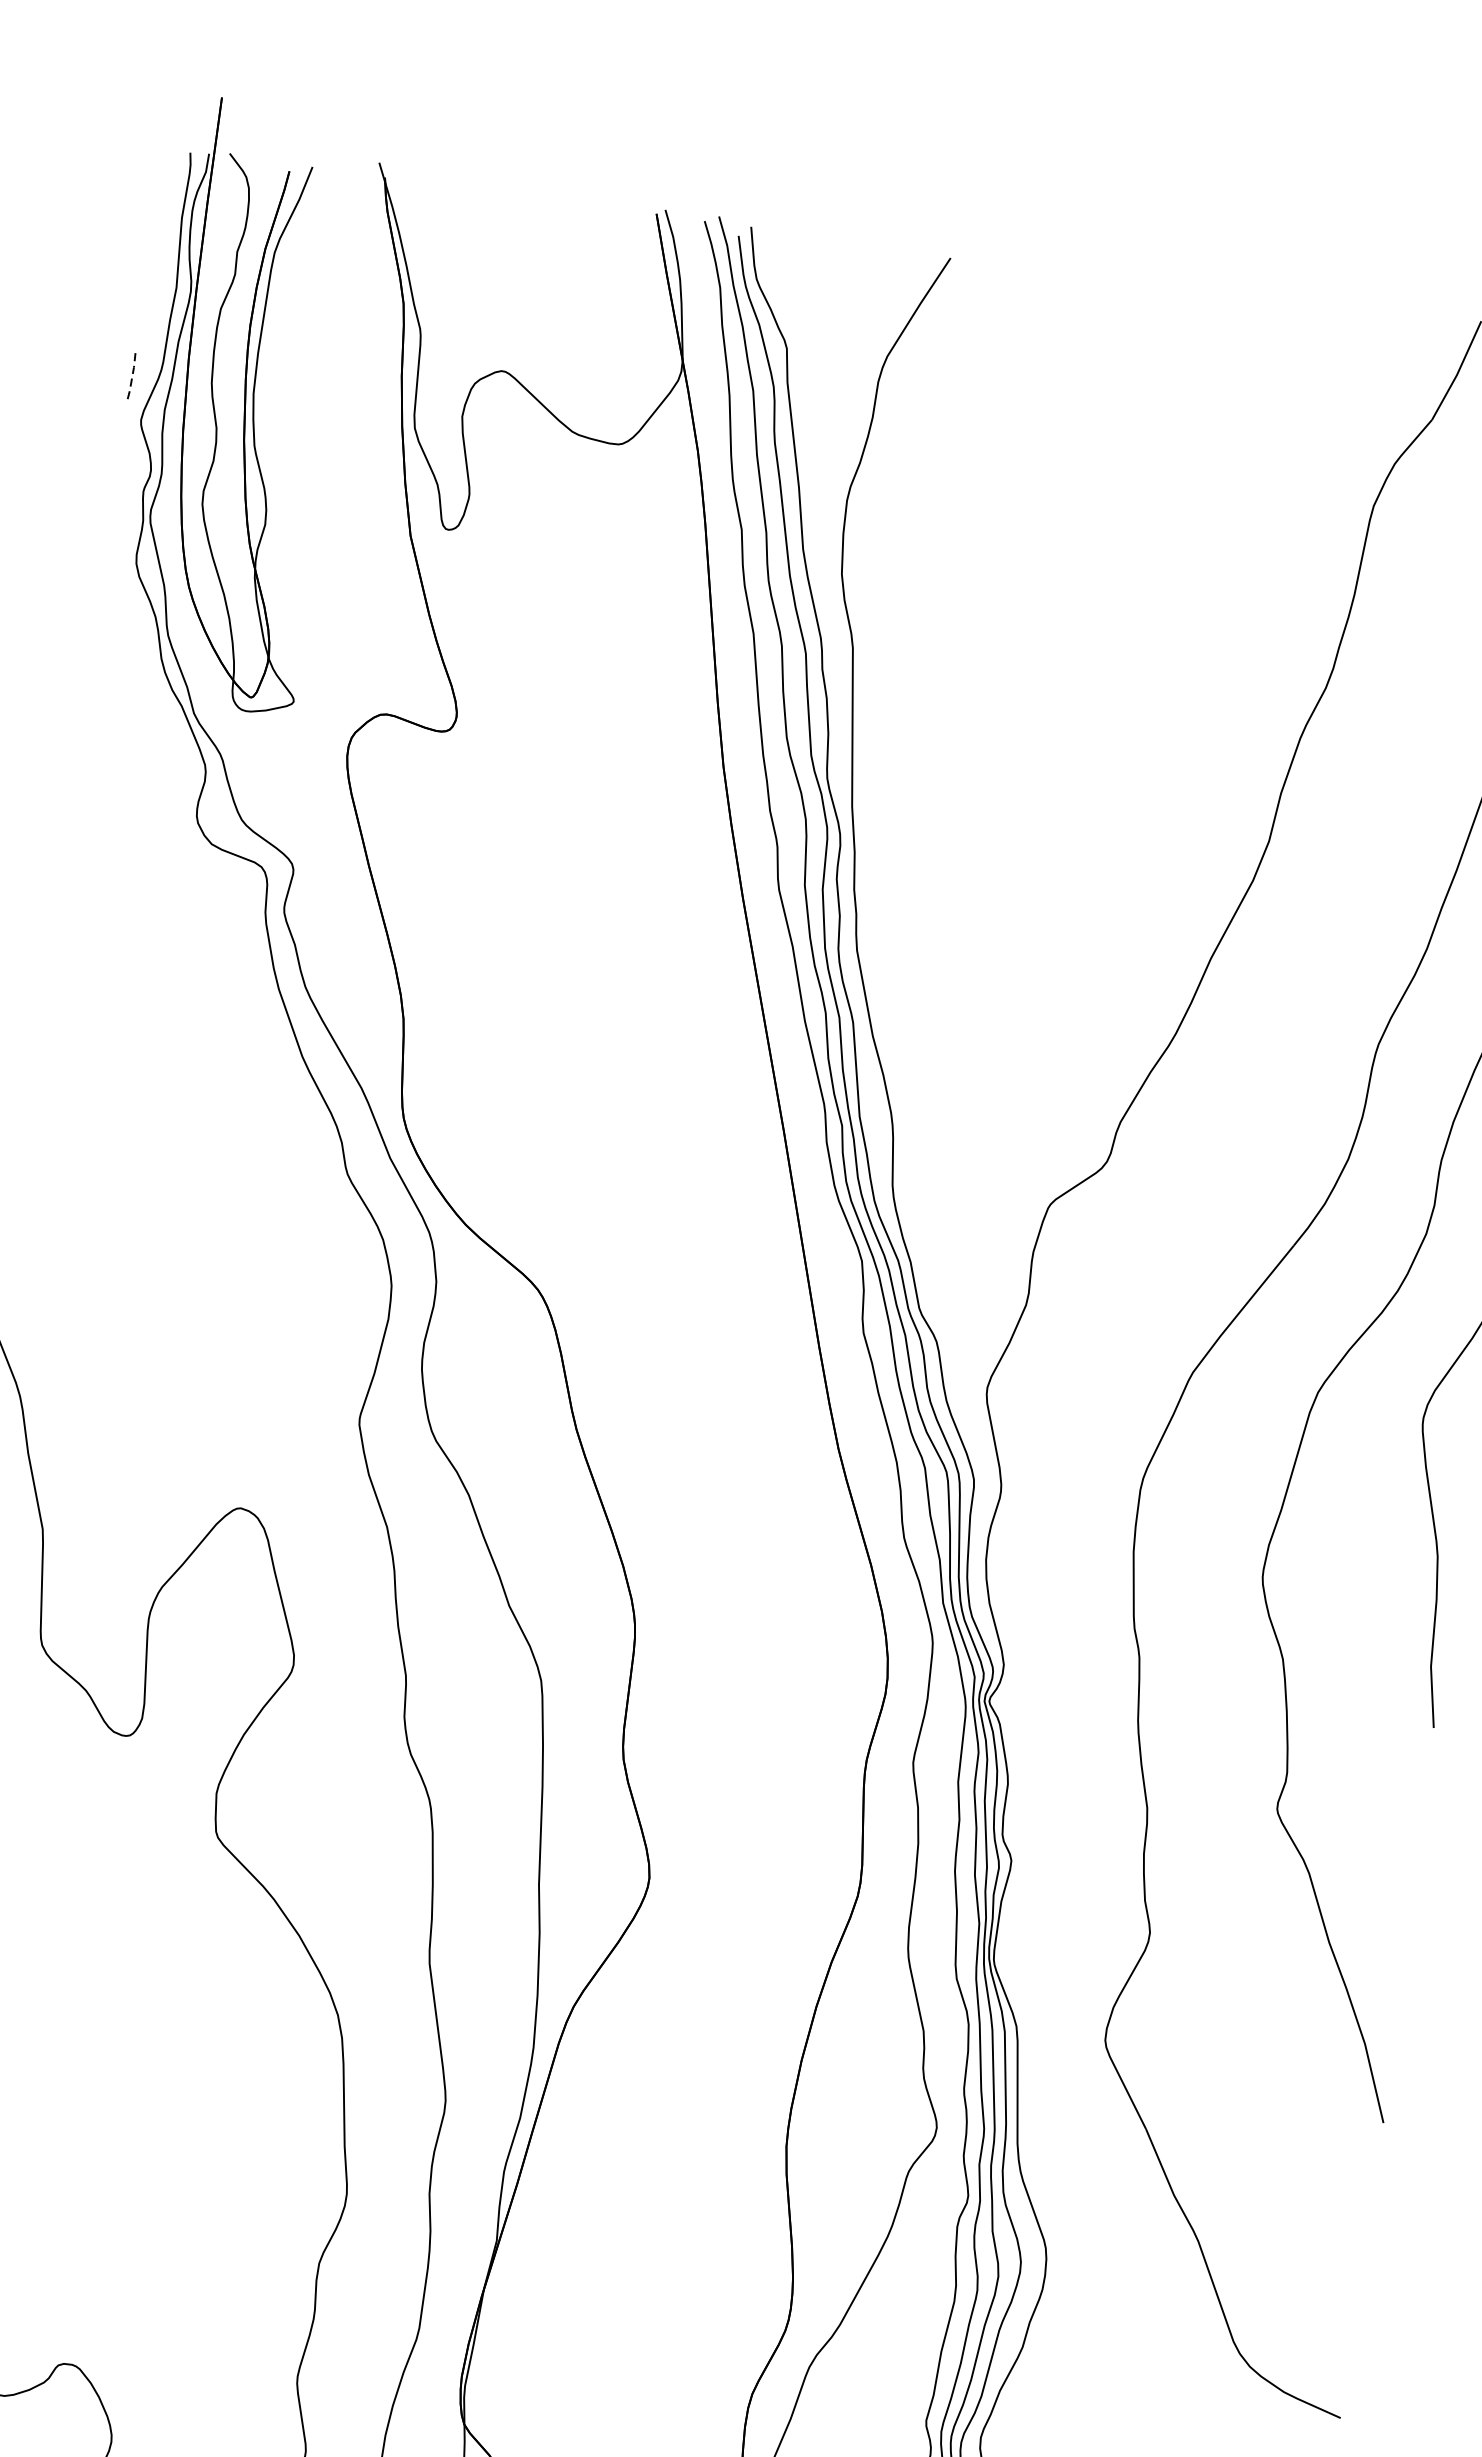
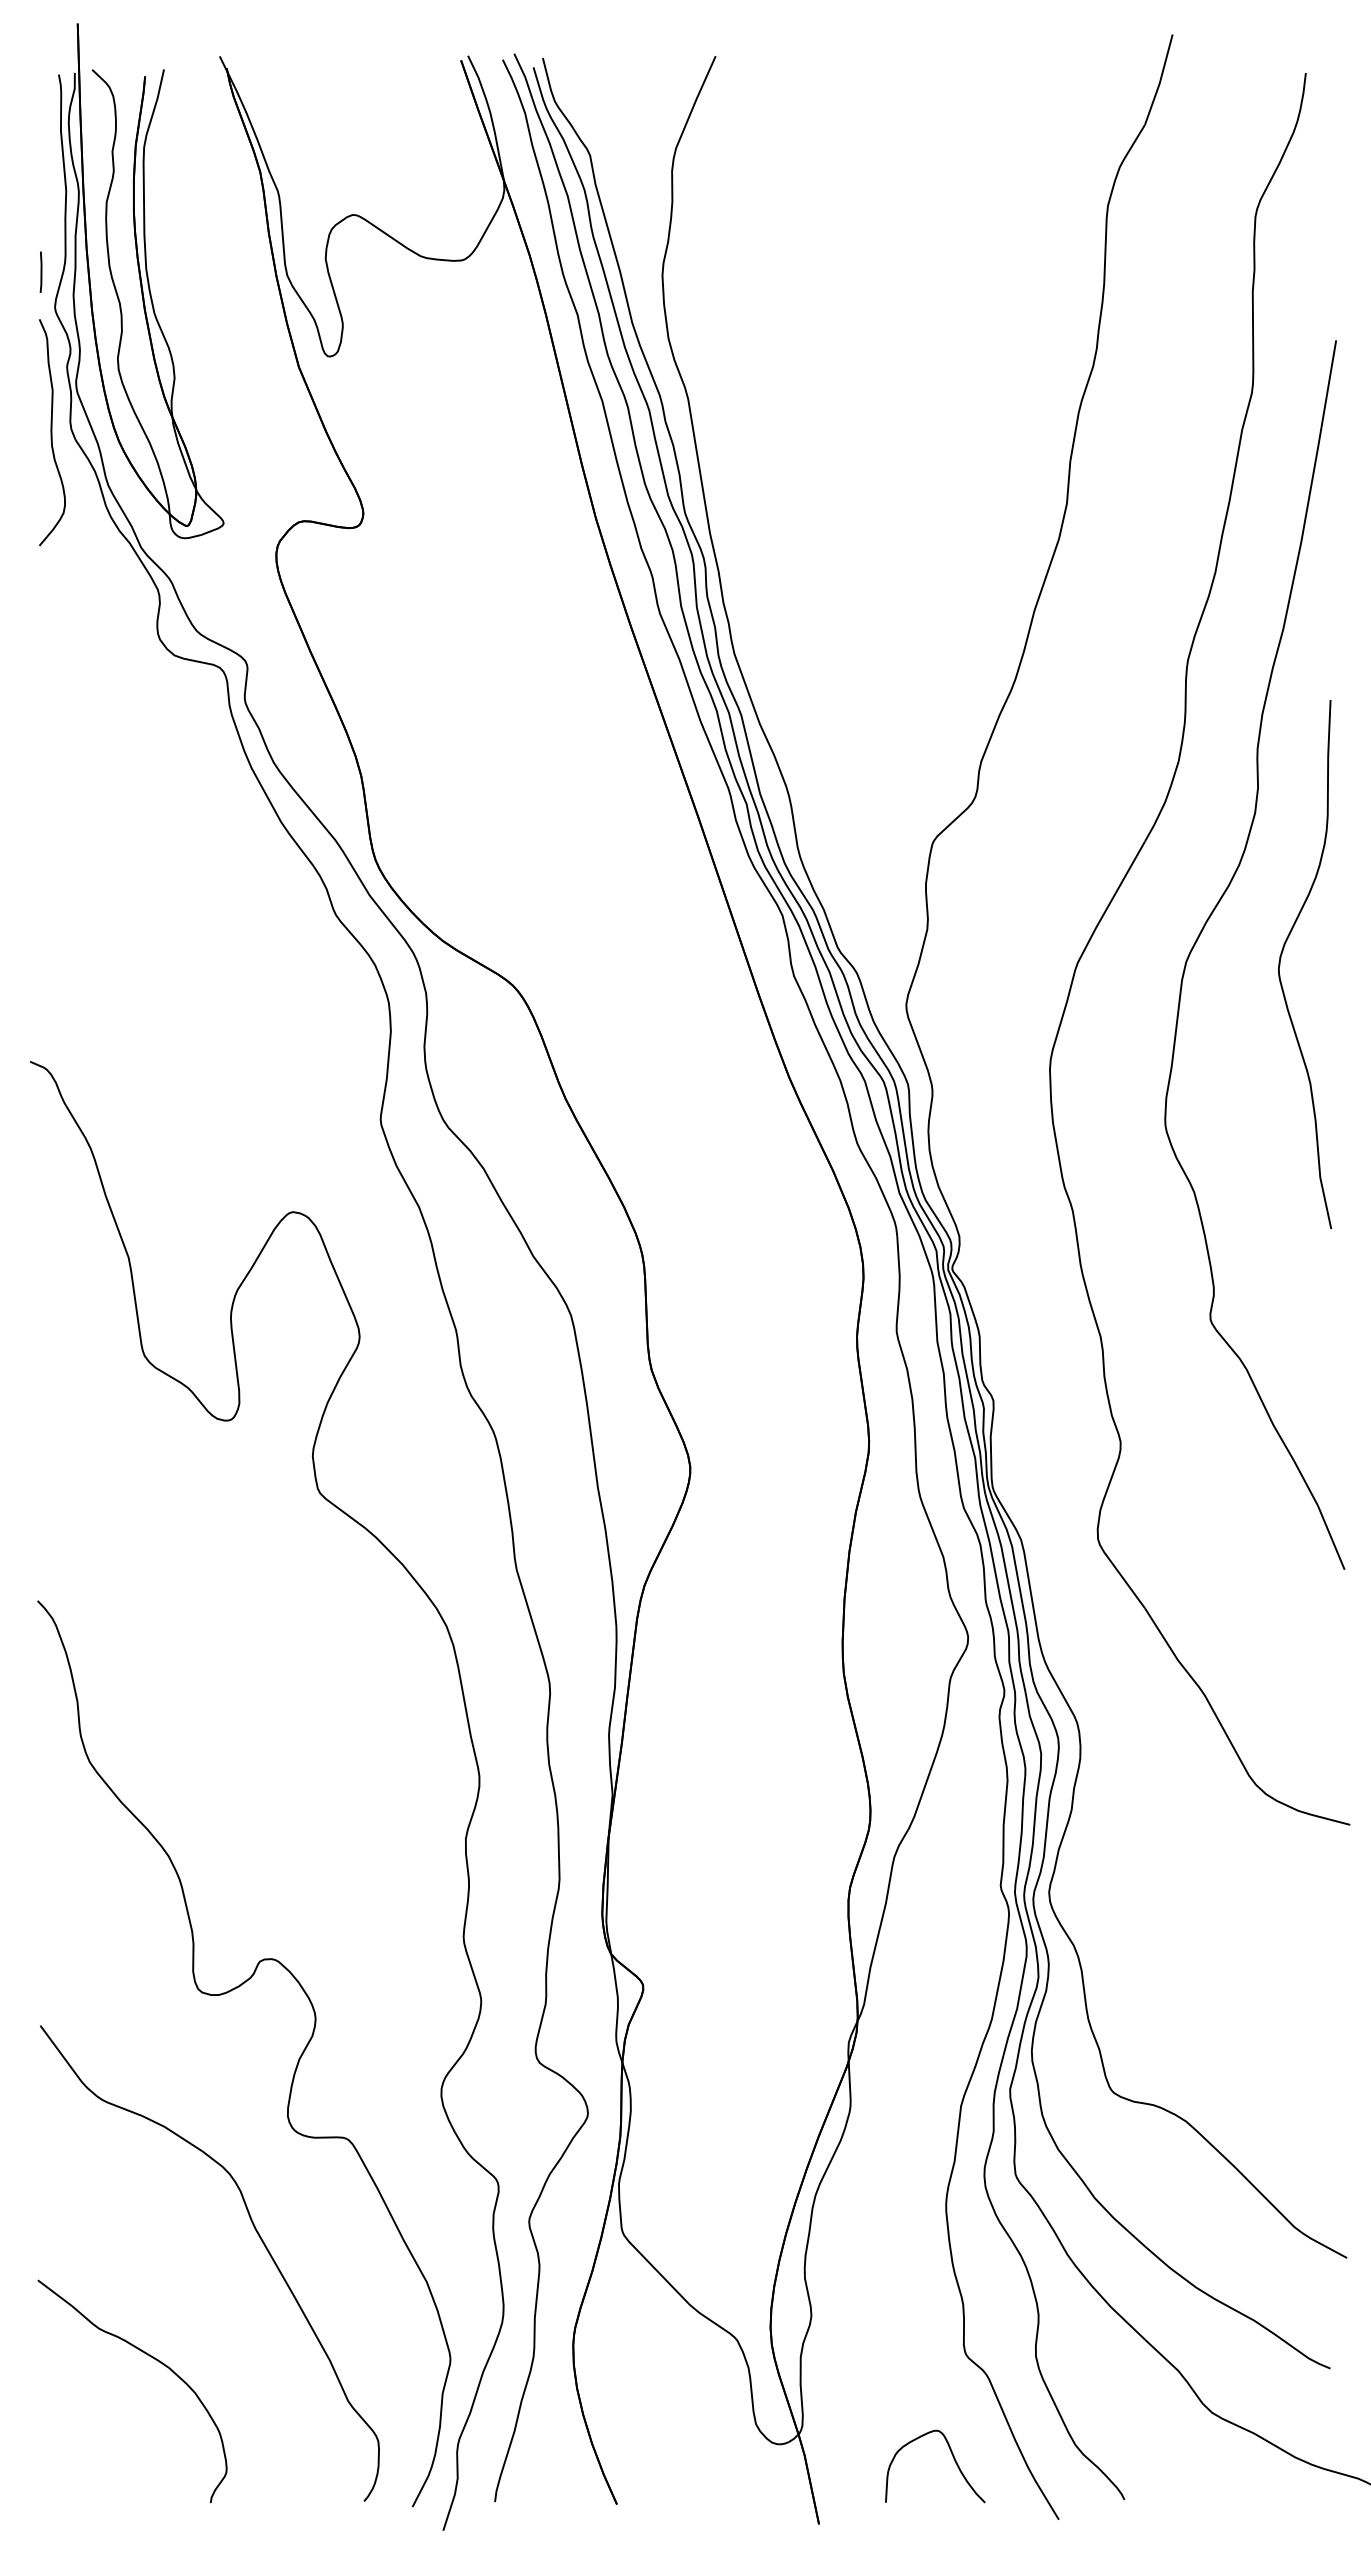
line: (132, 377) -> (41, 272), dashed -> solid
curve: (114, 563) -> (52, 432), added

